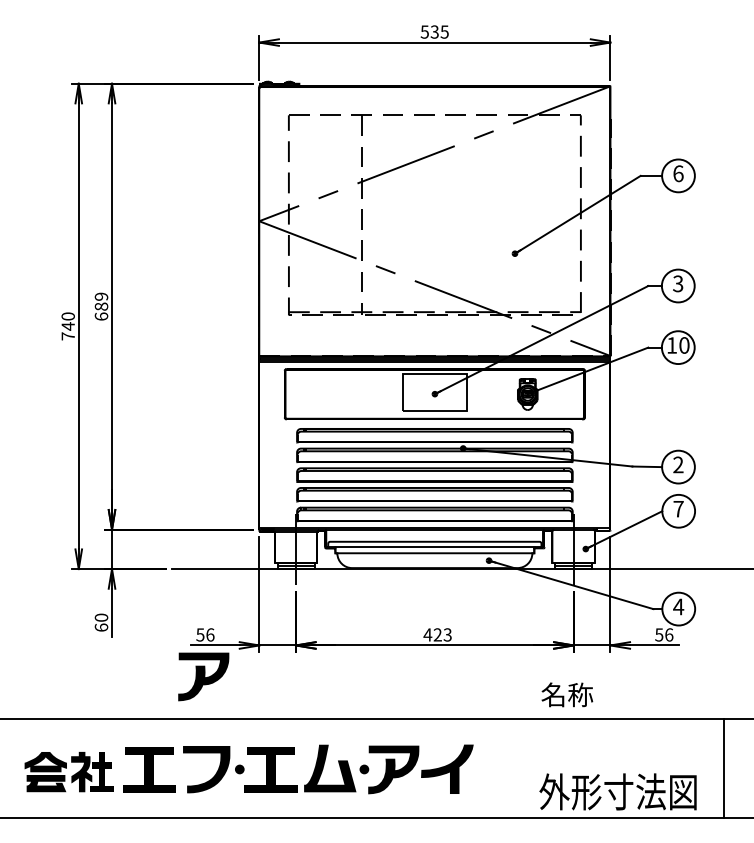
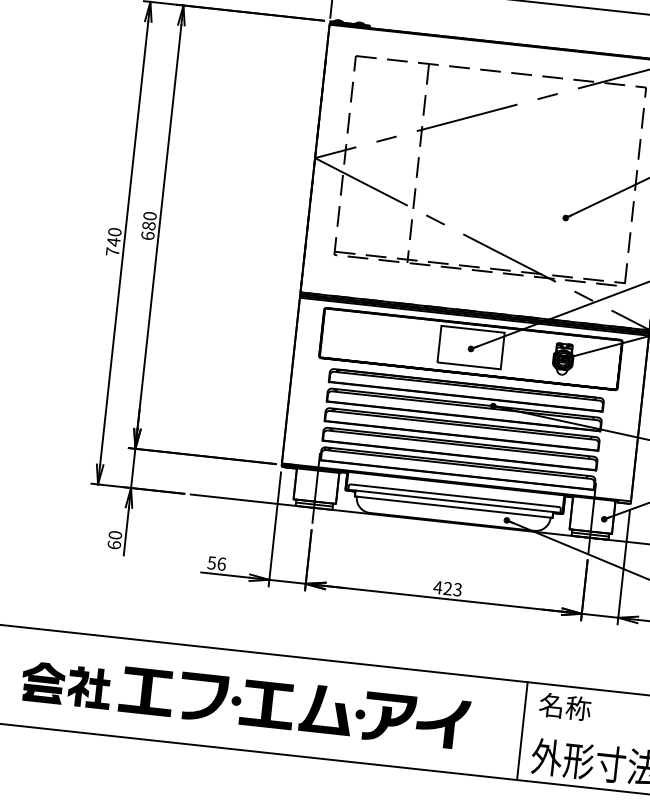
text: (101, 296) -> (150, 215), 689 -> 680
part: (203, 676) -> (210, 604), removed
text: (567, 694) -> (565, 706), moved
line: (527, 768) -> (522, 731), added

